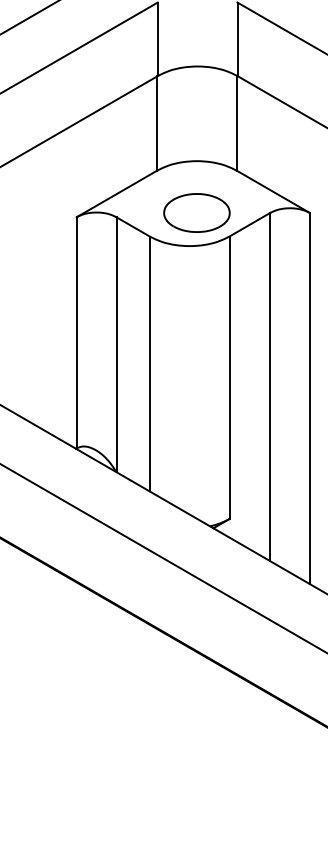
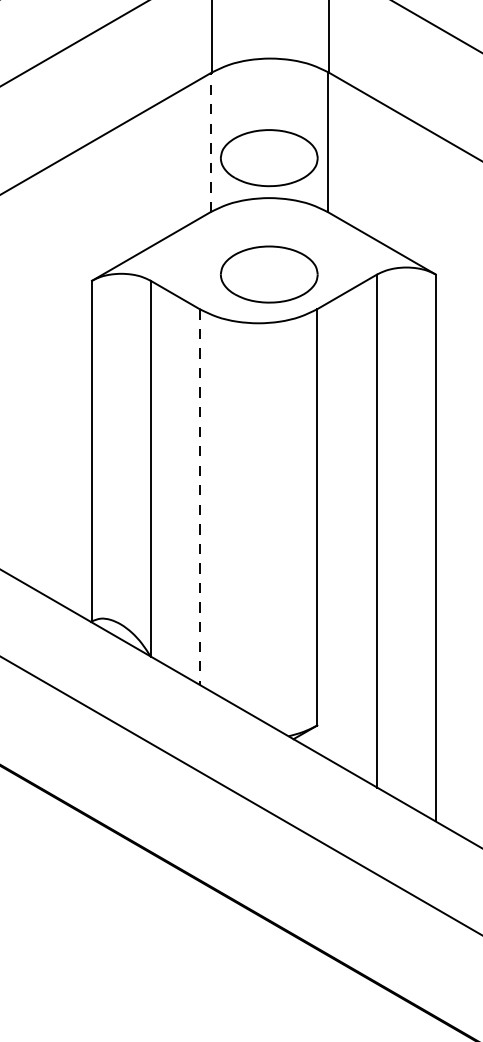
line: (157, 123) -> (211, 142), solid -> dashed
part: (196, 133) -> (268, 157), added
line: (149, 364) -> (199, 497), solid -> dashed

